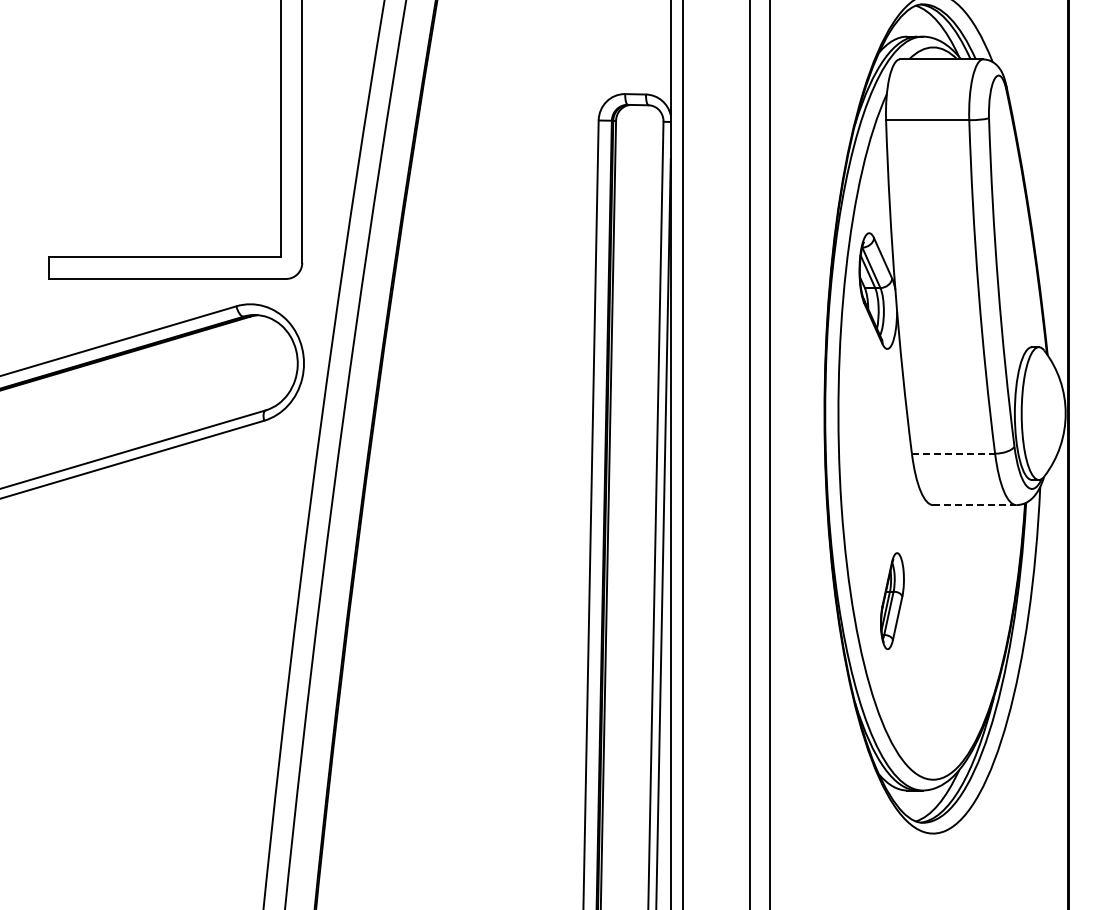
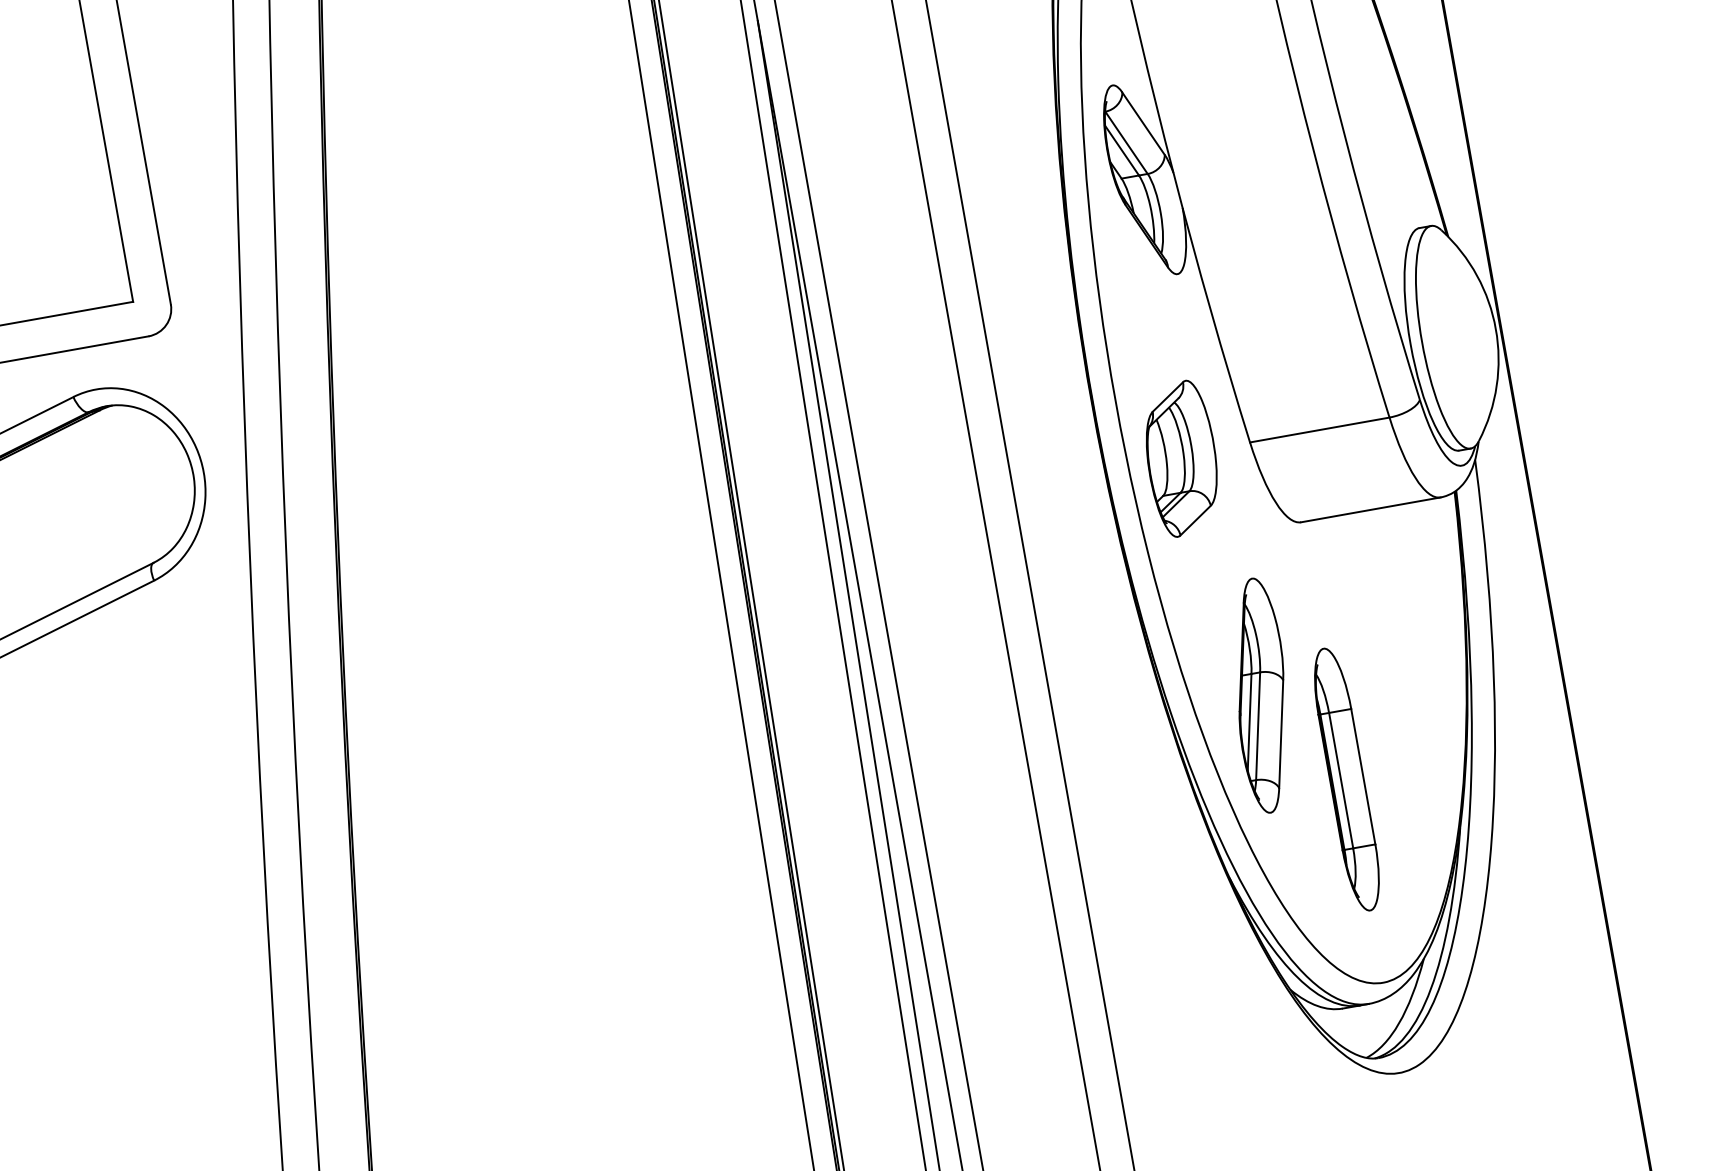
line: (953, 453) -> (1319, 429), dashed -> solid
part: (870, 455) -> (1181, 457), added
line: (974, 505) -> (1370, 510), dashed -> solid
part: (892, 600) -> (1261, 694), size x1.43
part: (932, 658) -> (1345, 779), added

